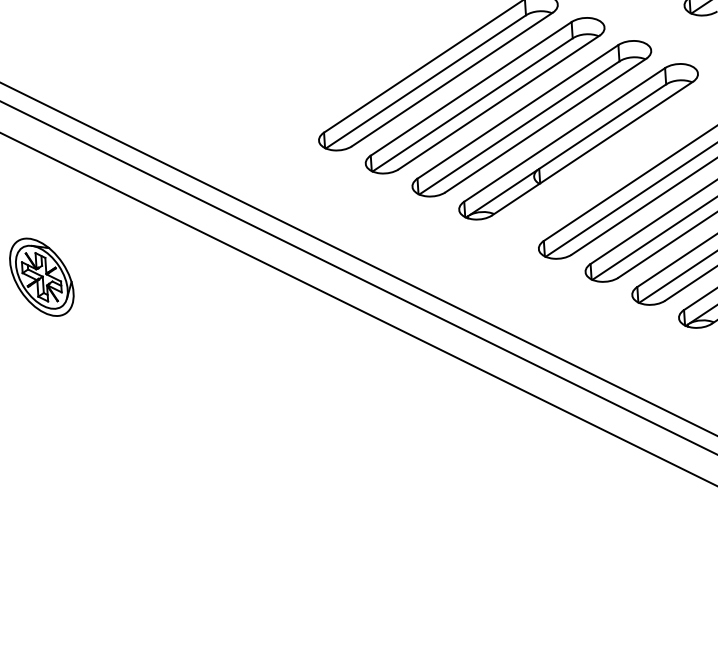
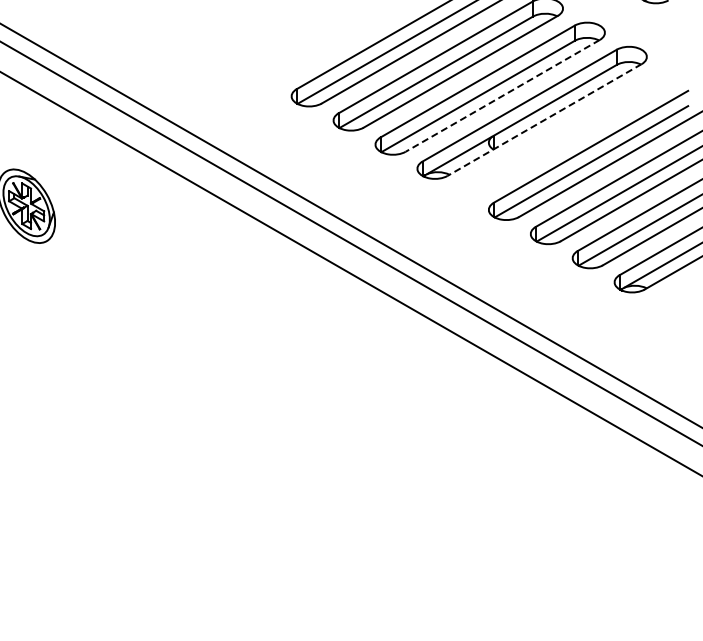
line: (545, 126) -> (502, 96), solid -> dashed
line: (592, 149) -> (544, 120), solid -> dashed

